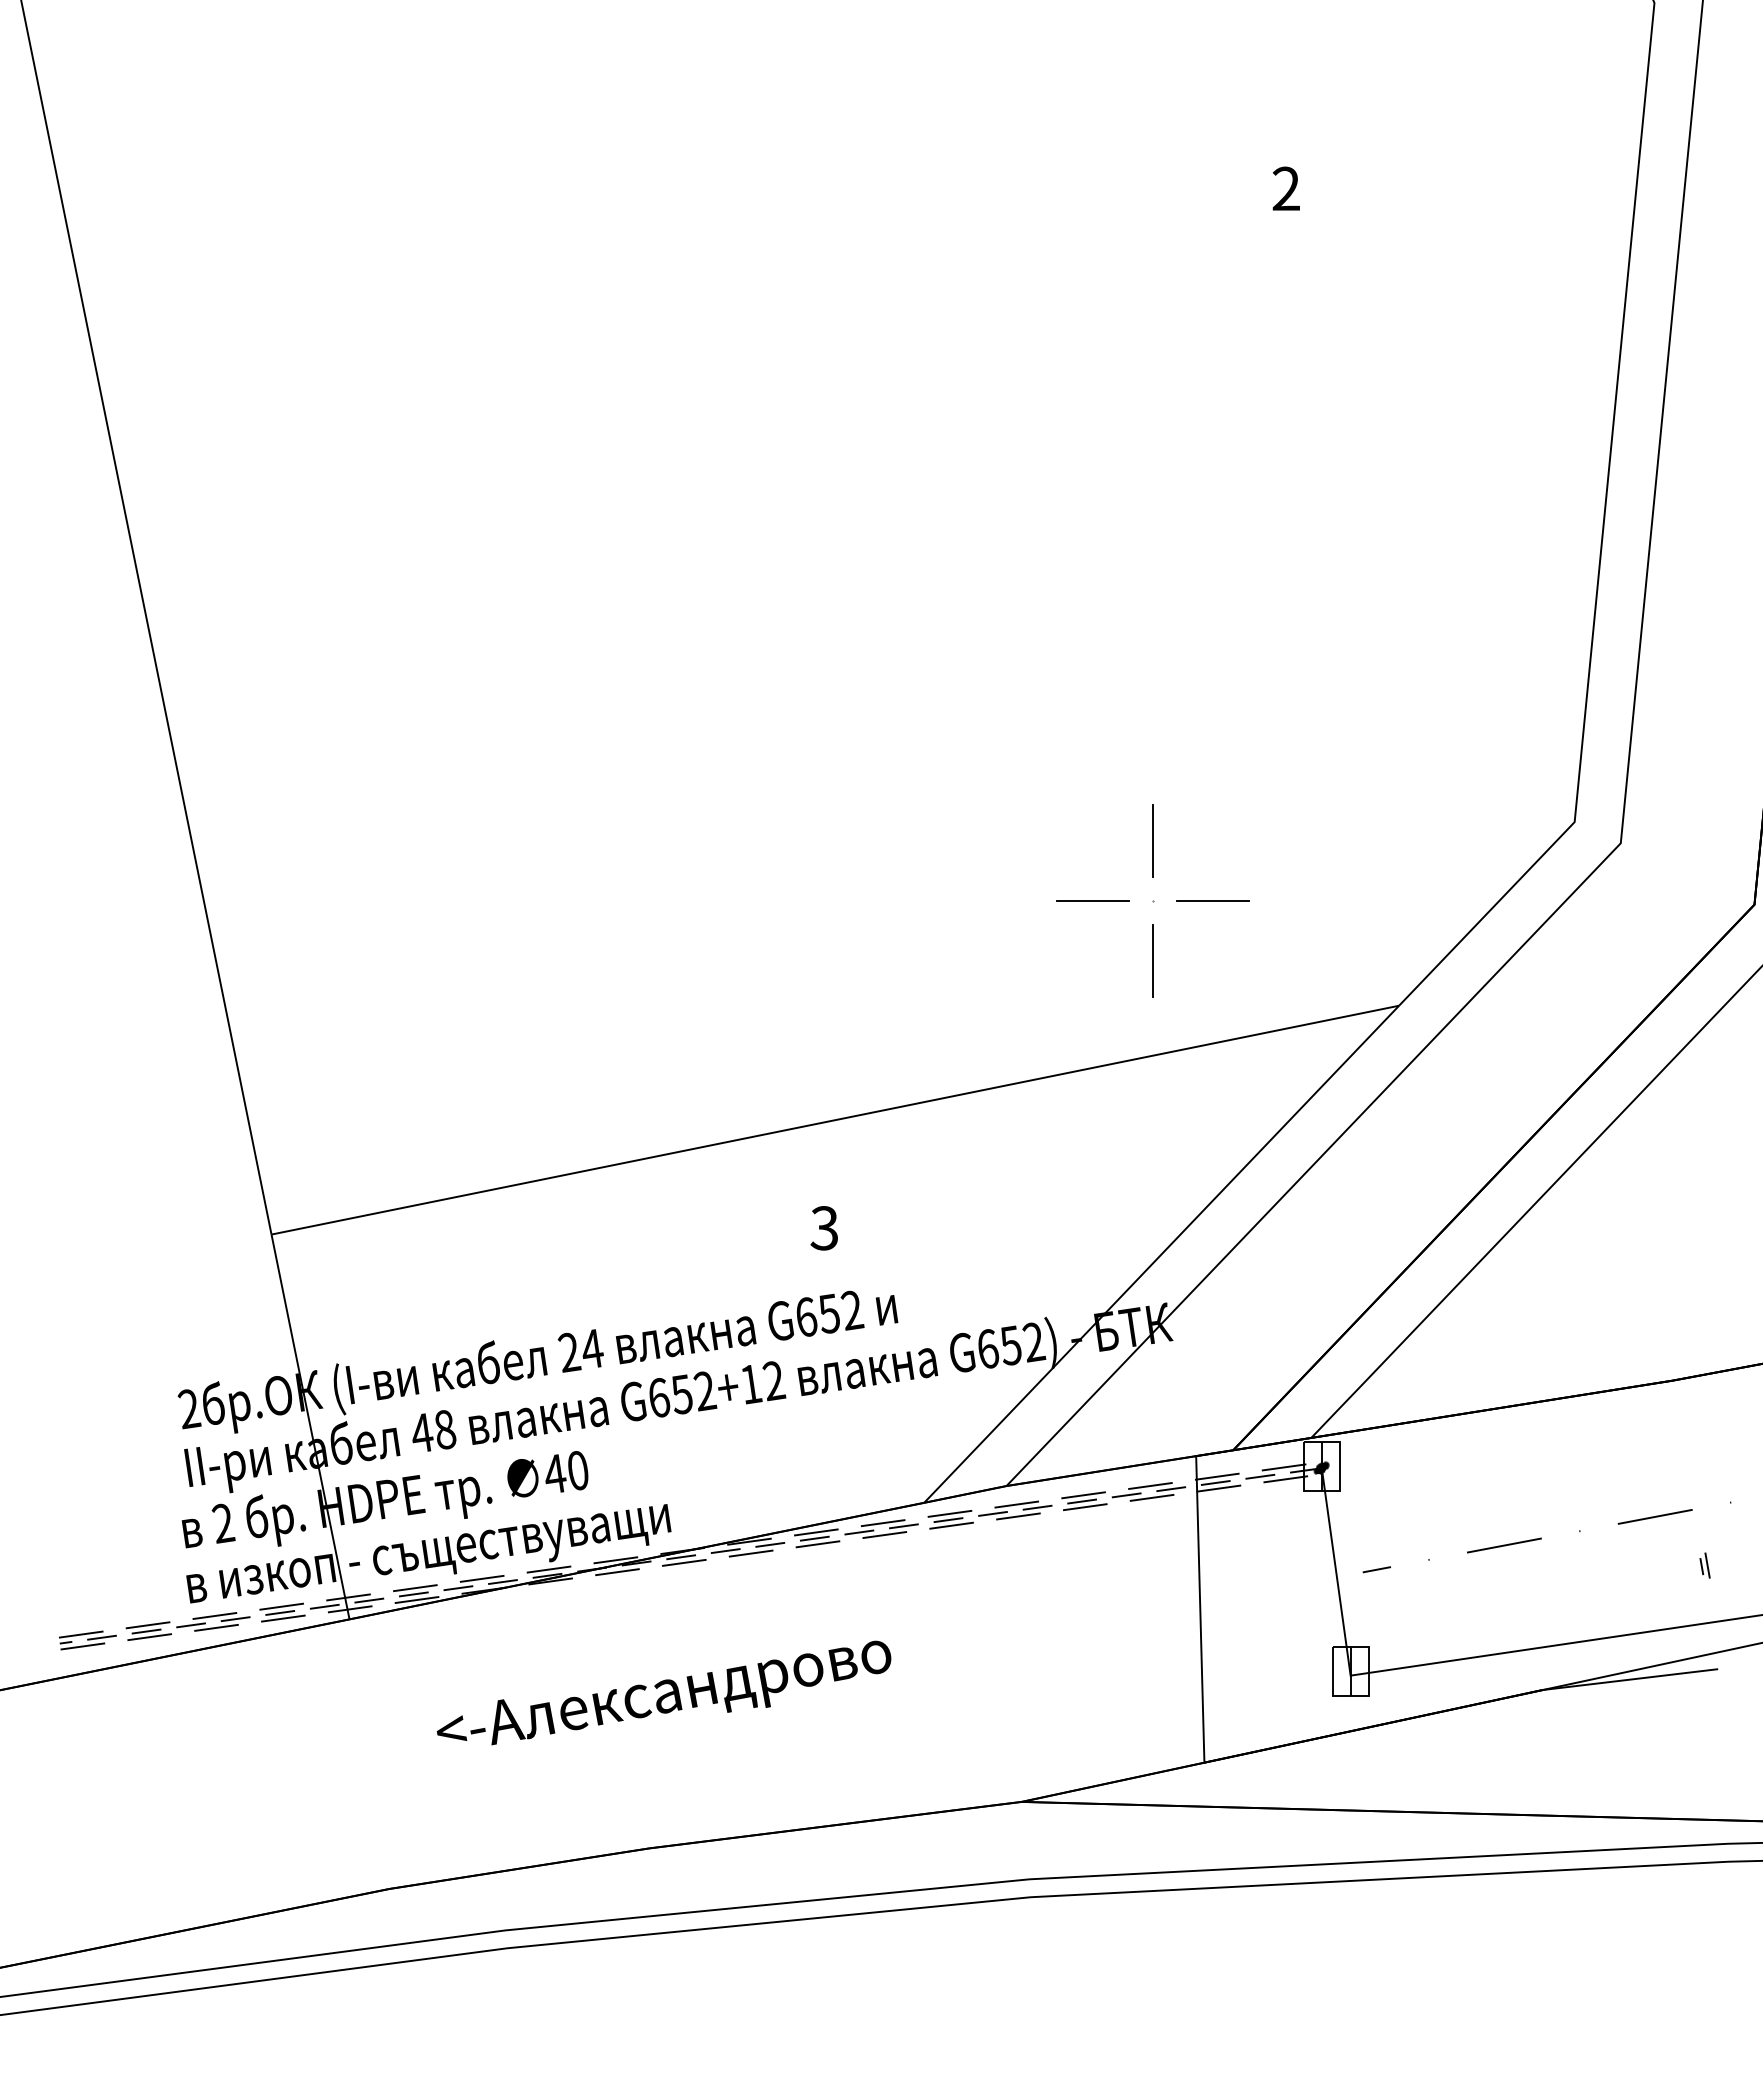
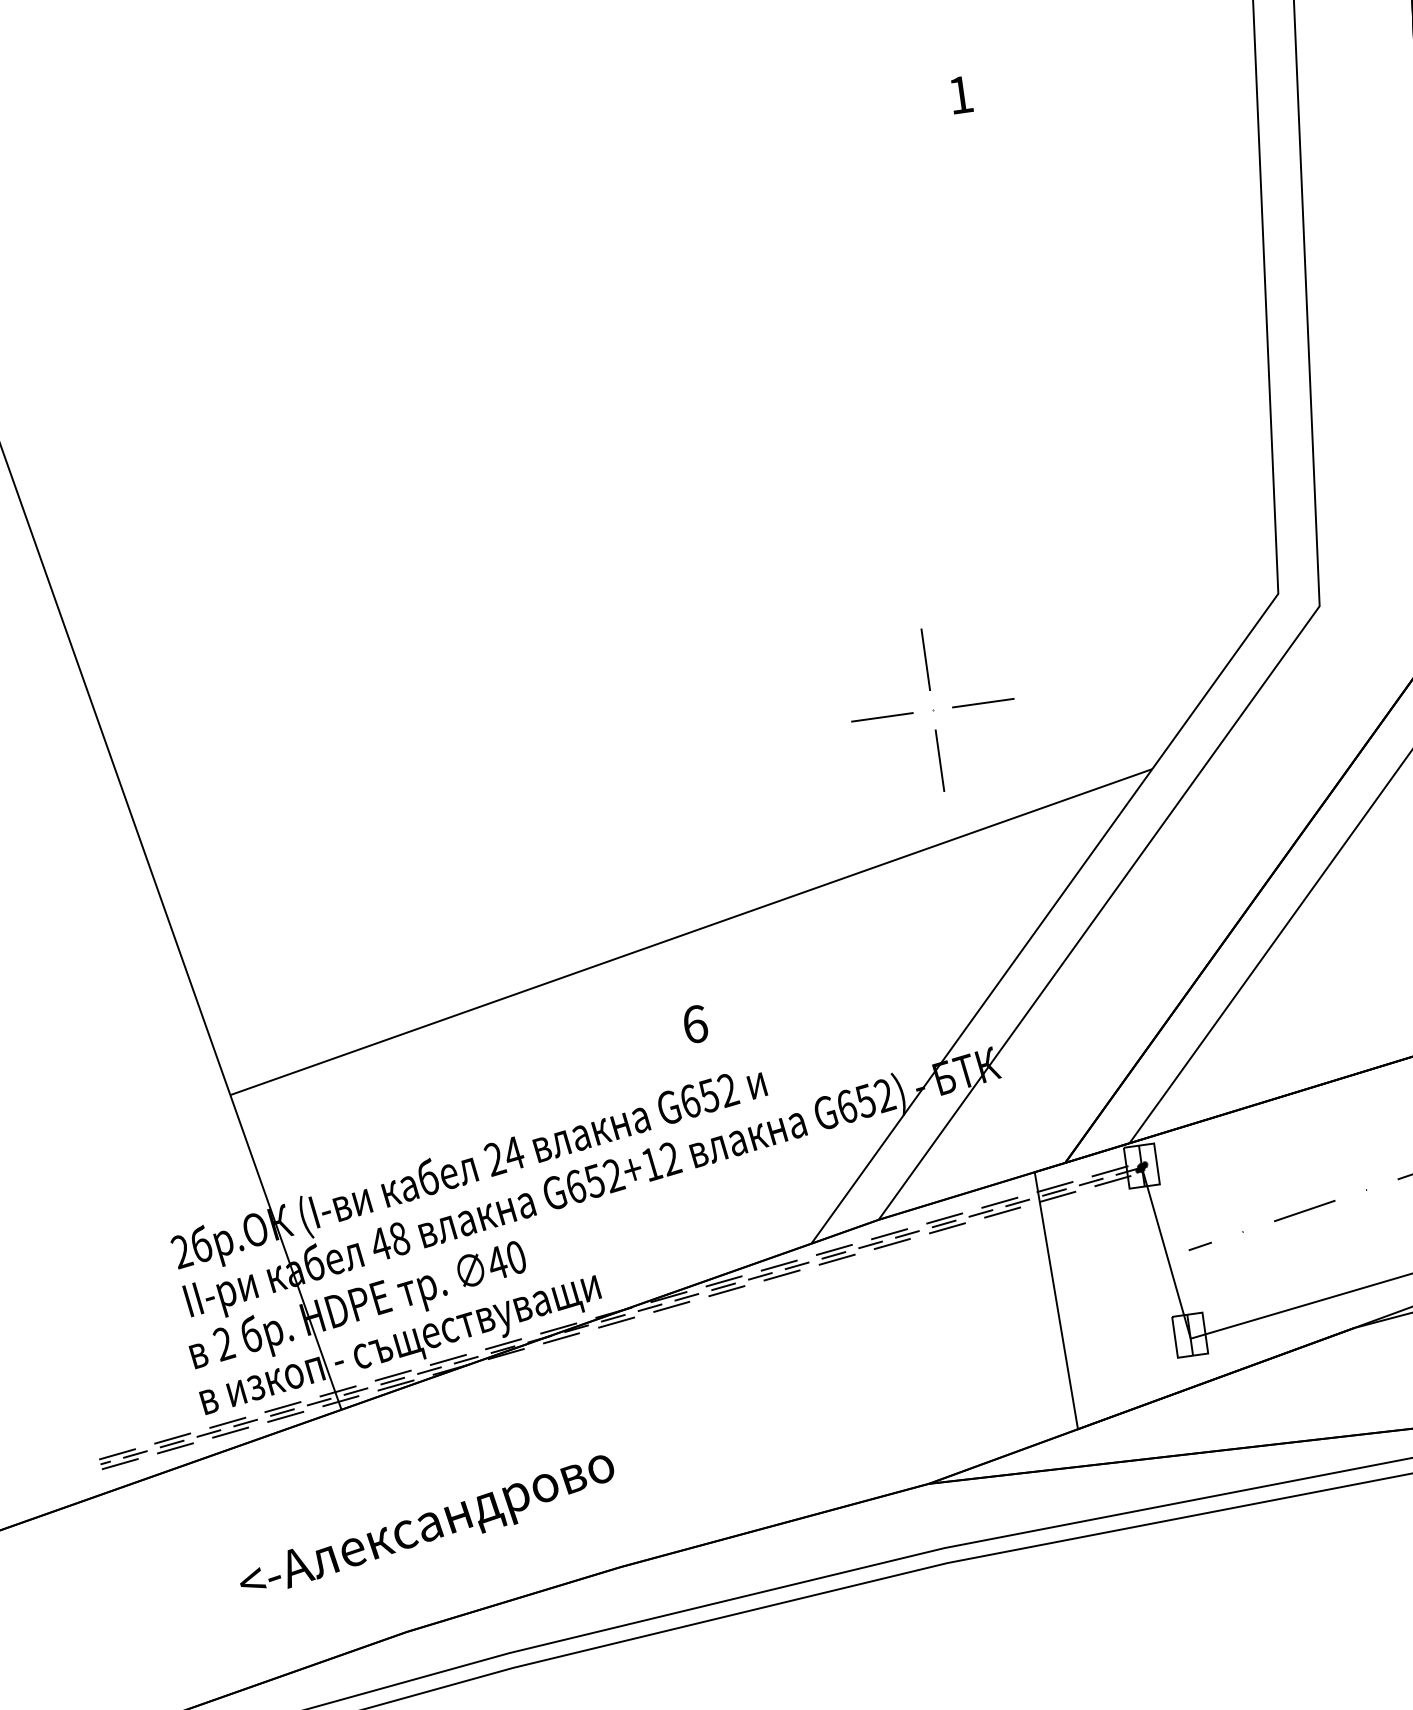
text: (1285, 188) -> (960, 94), 2 -> 1
text: (824, 1228) -> (695, 1024), 3 -> 6
text: (663, 1692) -> (426, 1524), moved

